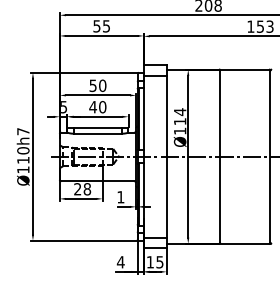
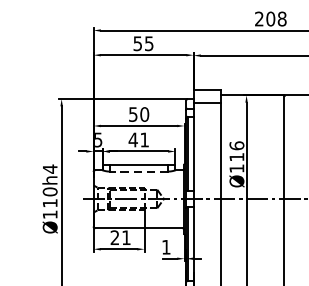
text: (102, 107) -> (144, 140), 40 -> 41
text: (179, 112) -> (236, 146), Ø114 -> Ø116
text: (23, 131) -> (50, 168), Ø110h7 -> Ø110h4
line: (97, 133) -> (138, 171), solid -> dashed
text: (87, 189) -> (126, 238), 28 -> 21

